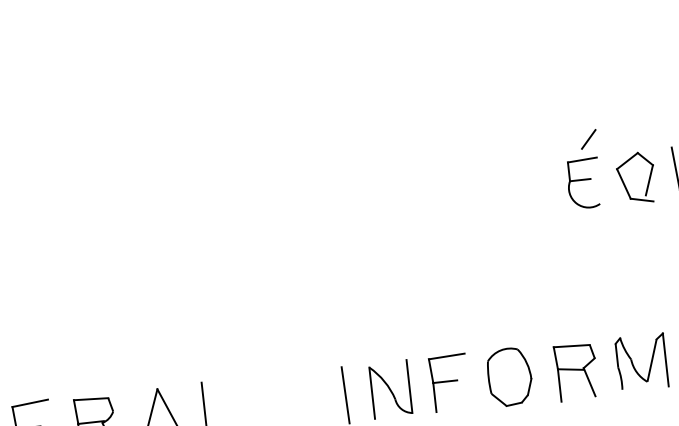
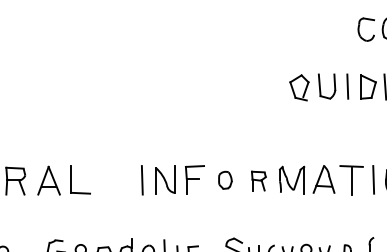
part: (583, 169) -> (273, 80), removed
part: (575, 370) -> (258, 180), size x0.7
part: (510, 377) -> (225, 180), size x0.6

